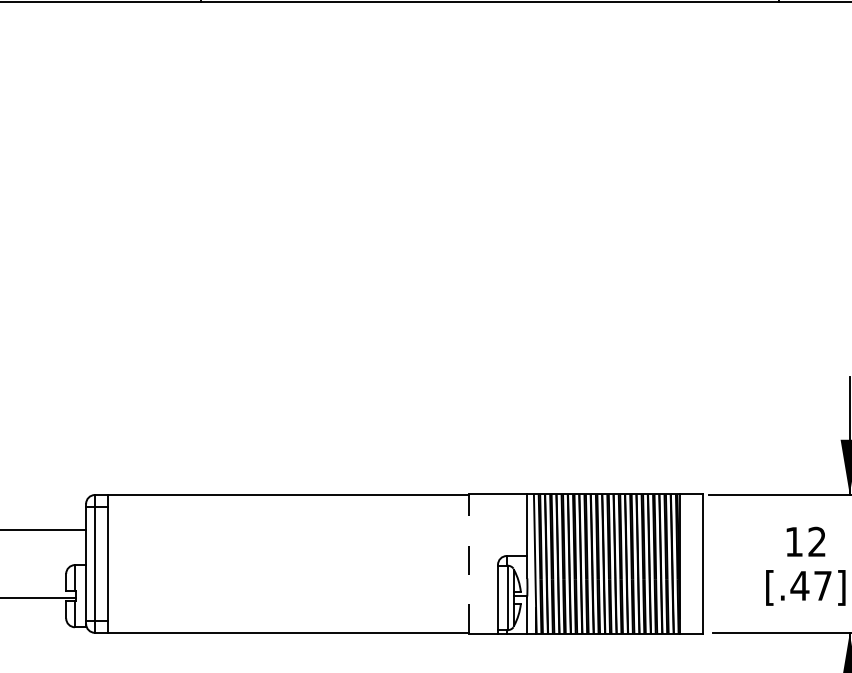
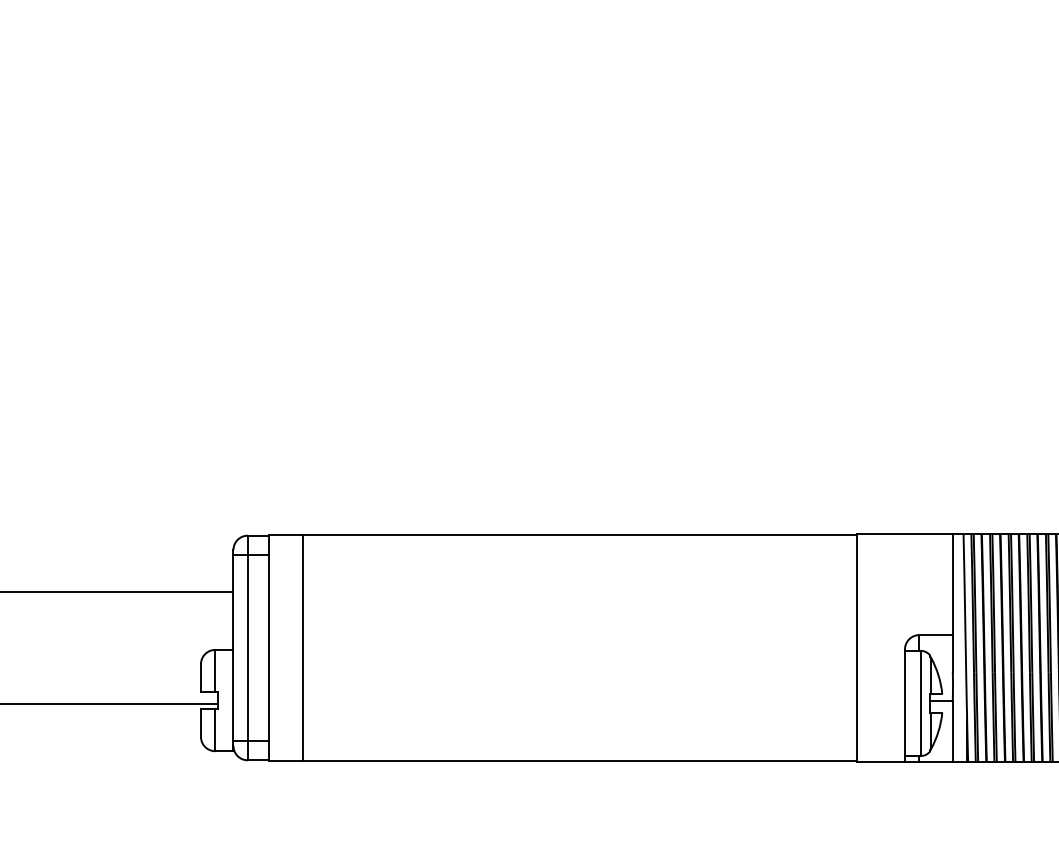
line: (128, 563) -> (302, 647), added
line: (468, 563) -> (856, 647), dashed -> solid

